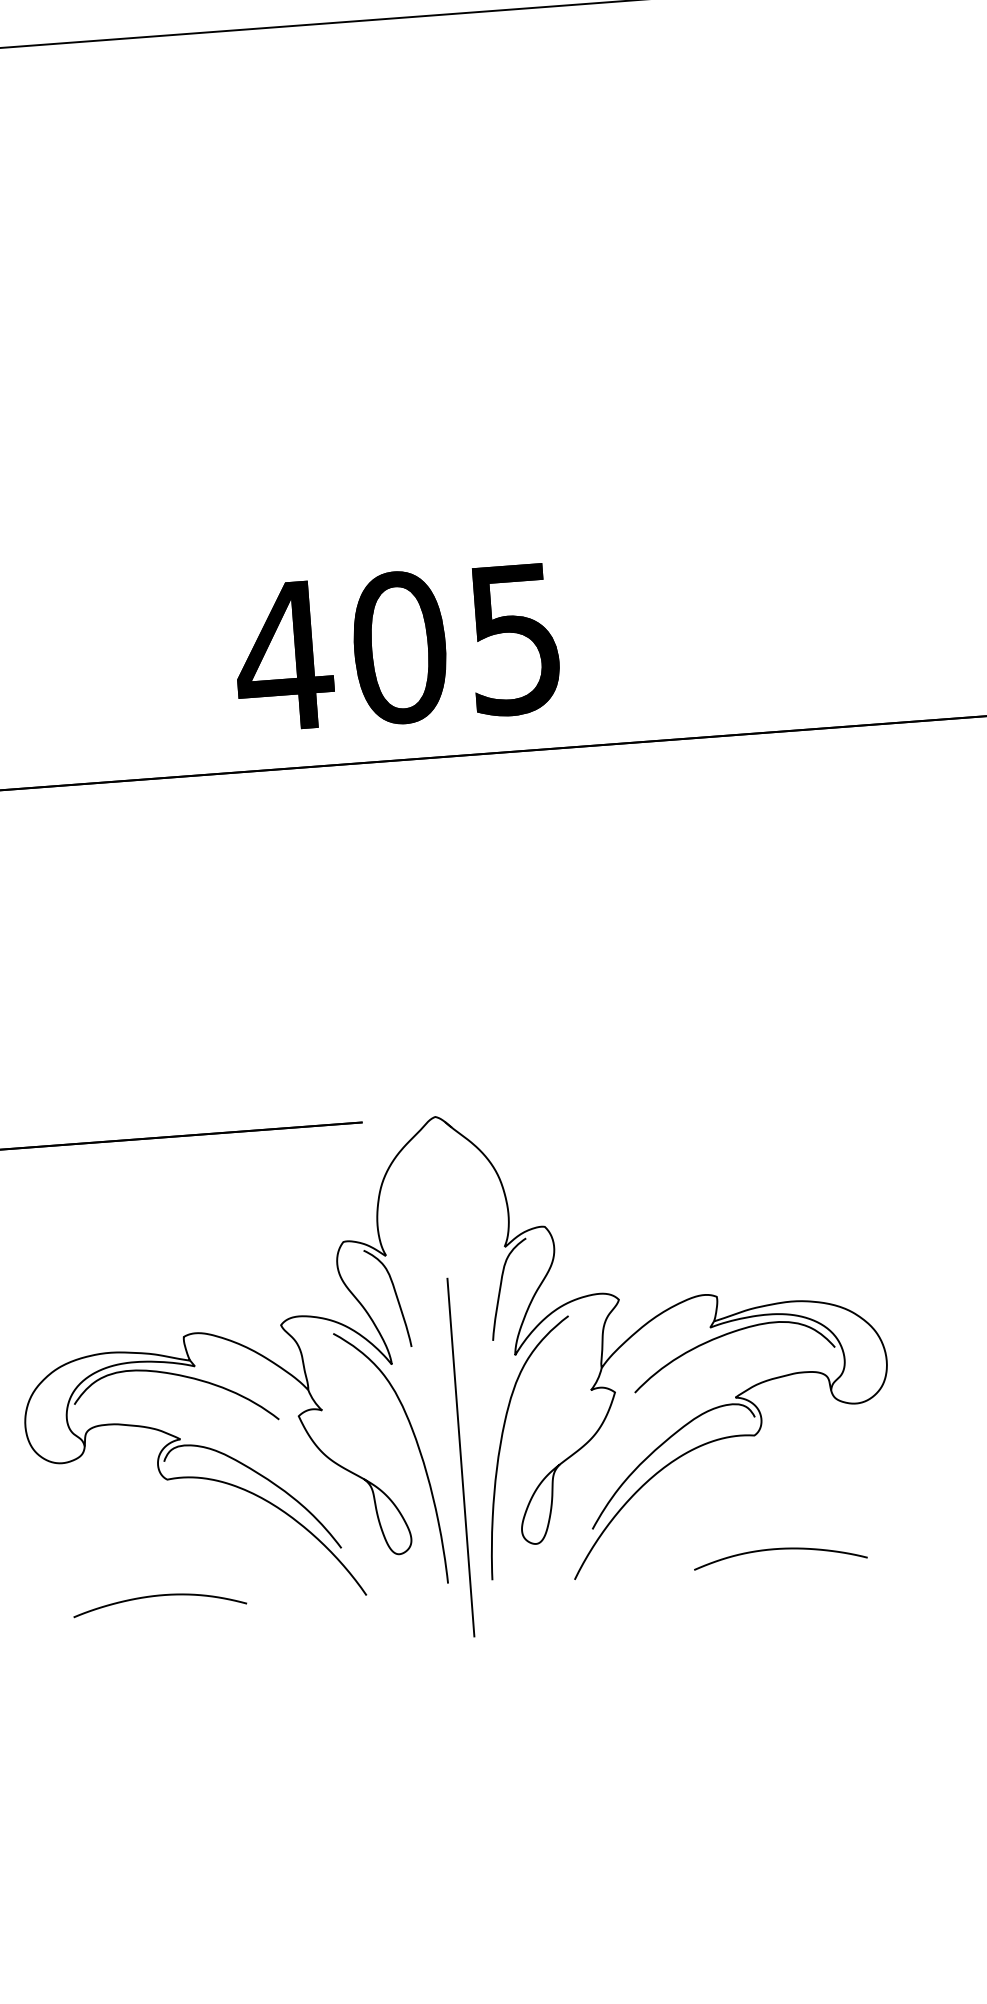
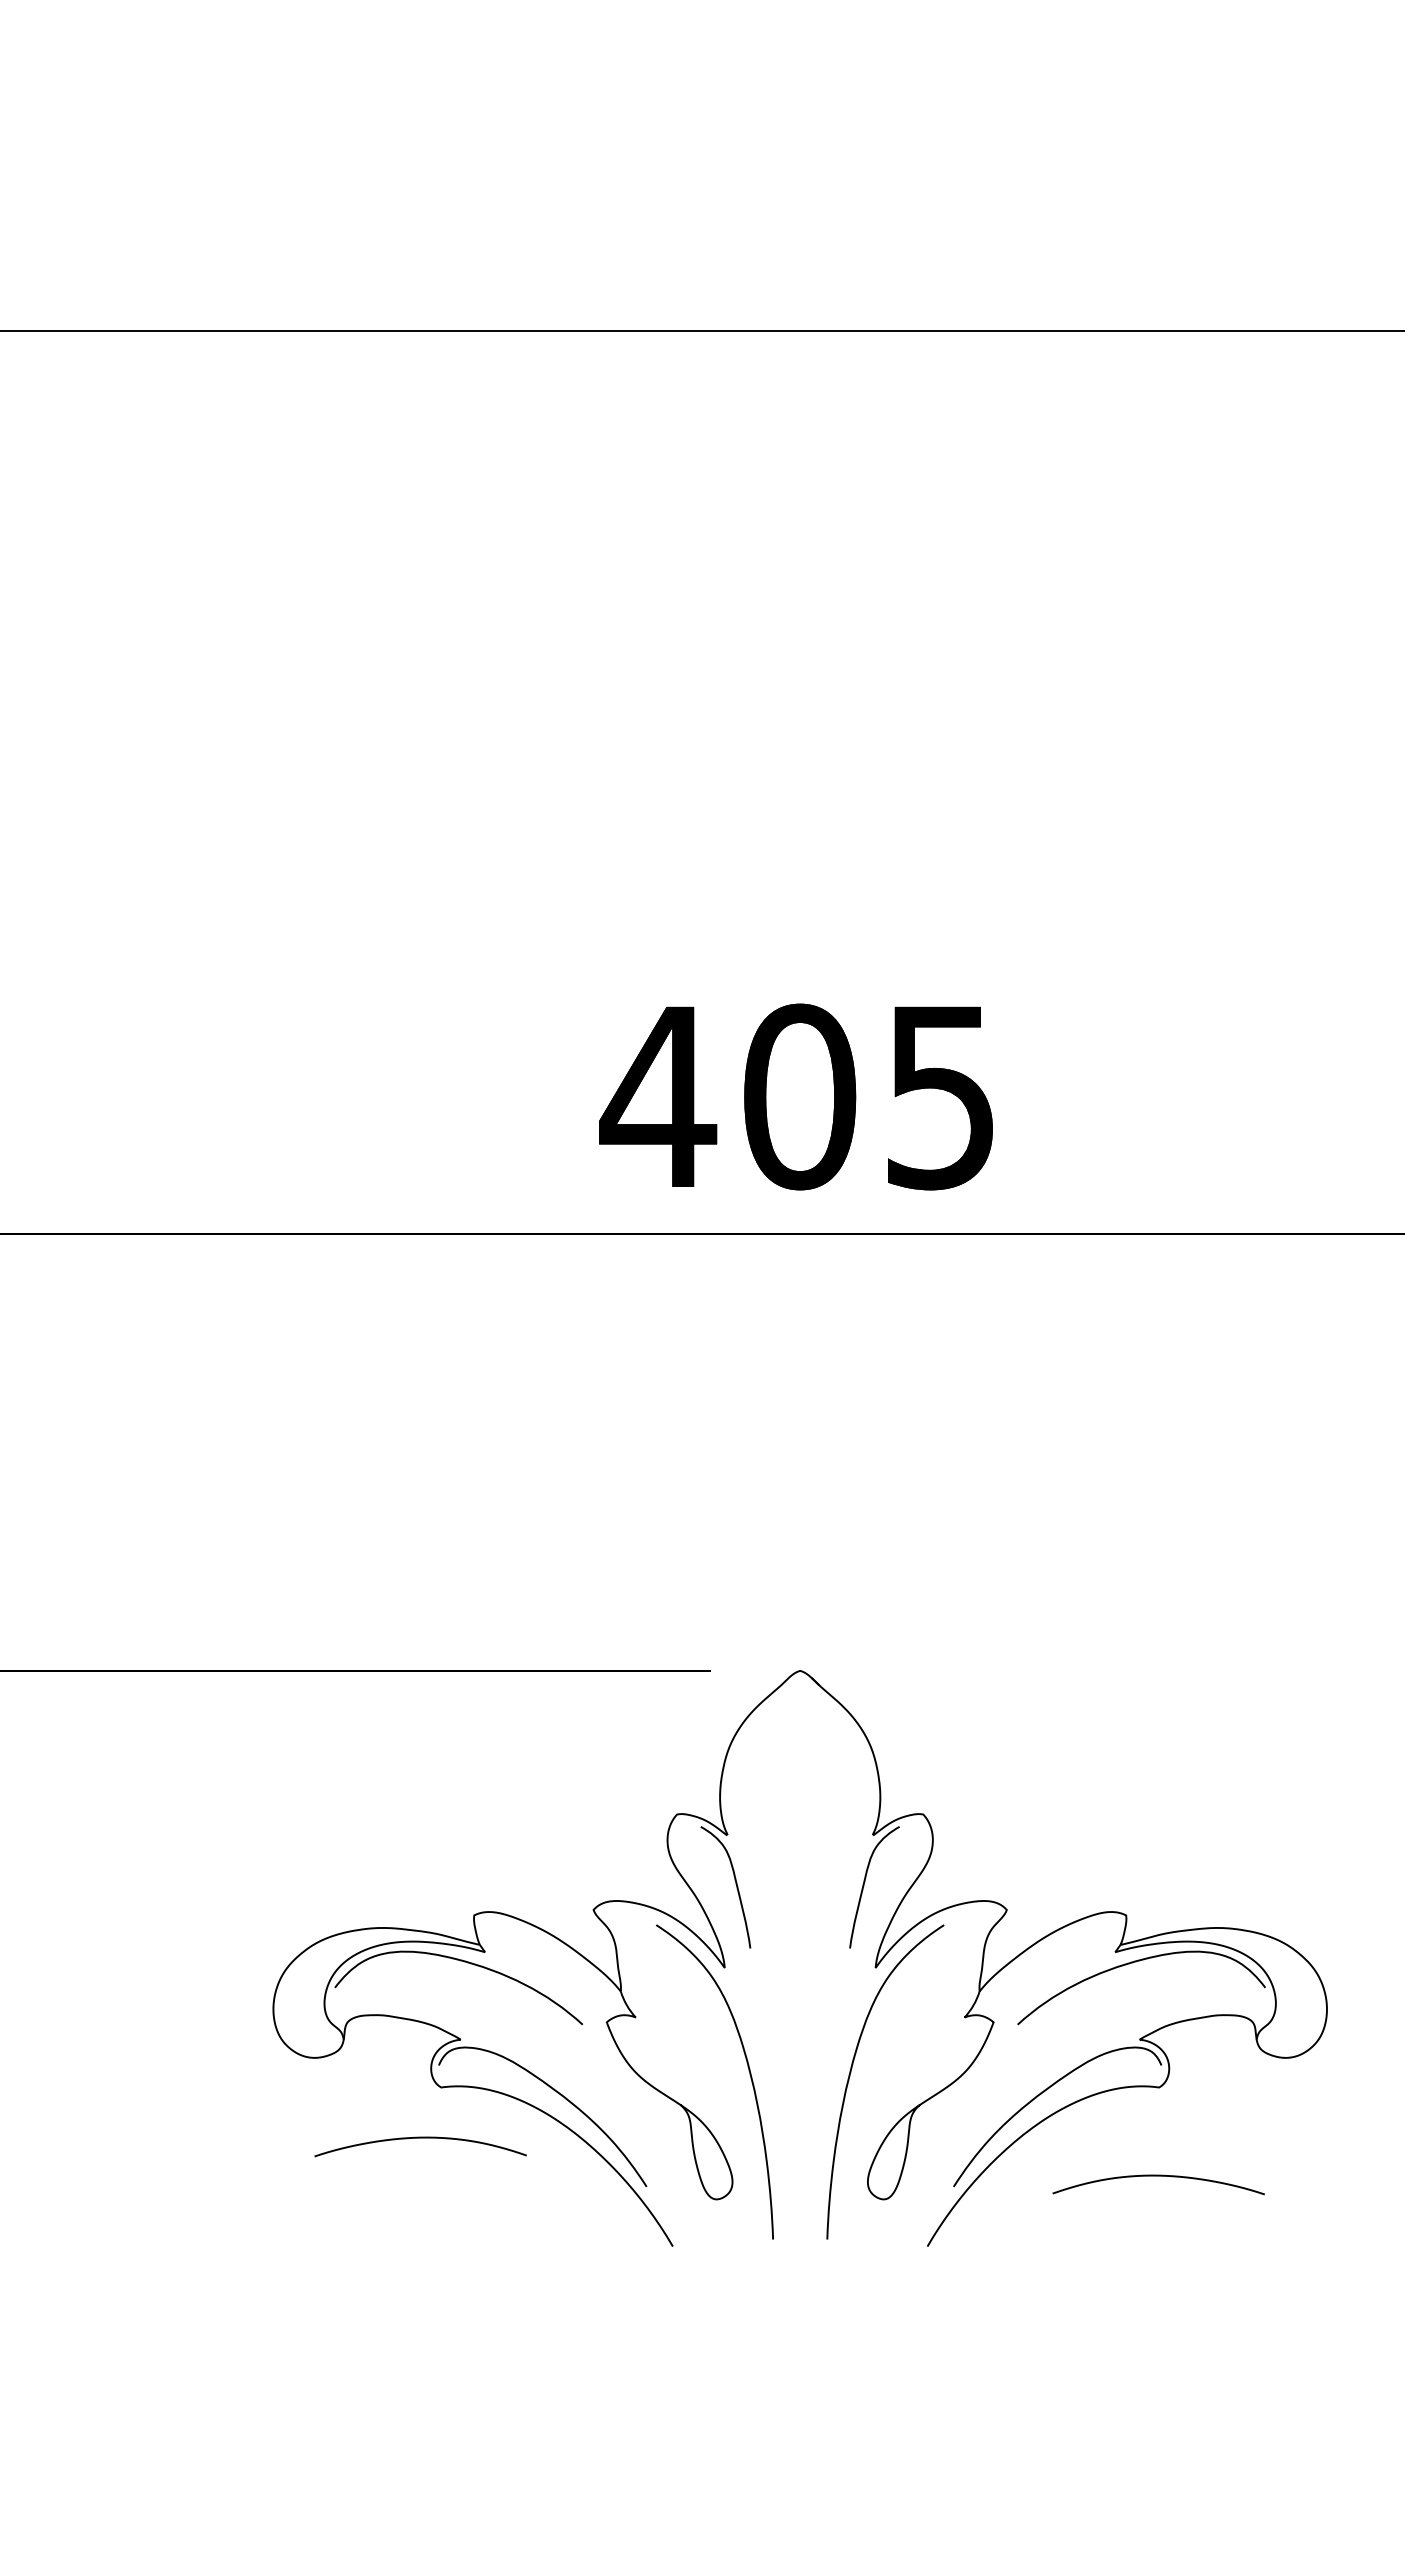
line: (461, 1457) -> (800, 2087), removed
curve: (779, 1549) -> (1158, 2176), moved
curve: (159, 1596) -> (420, 2138), moved

